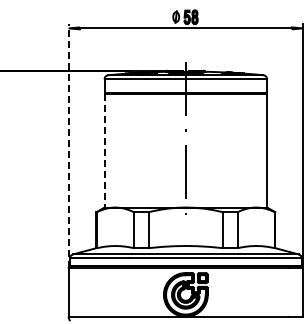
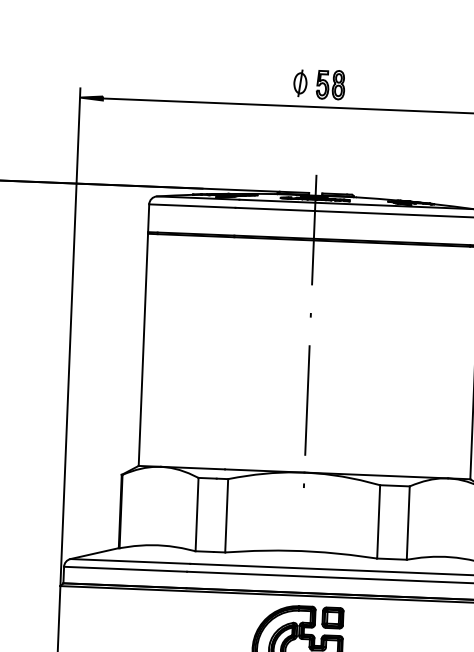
line: (68, 145) -> (70, 336), dashed -> solid
line: (104, 150) -> (143, 349), dashed -> solid

